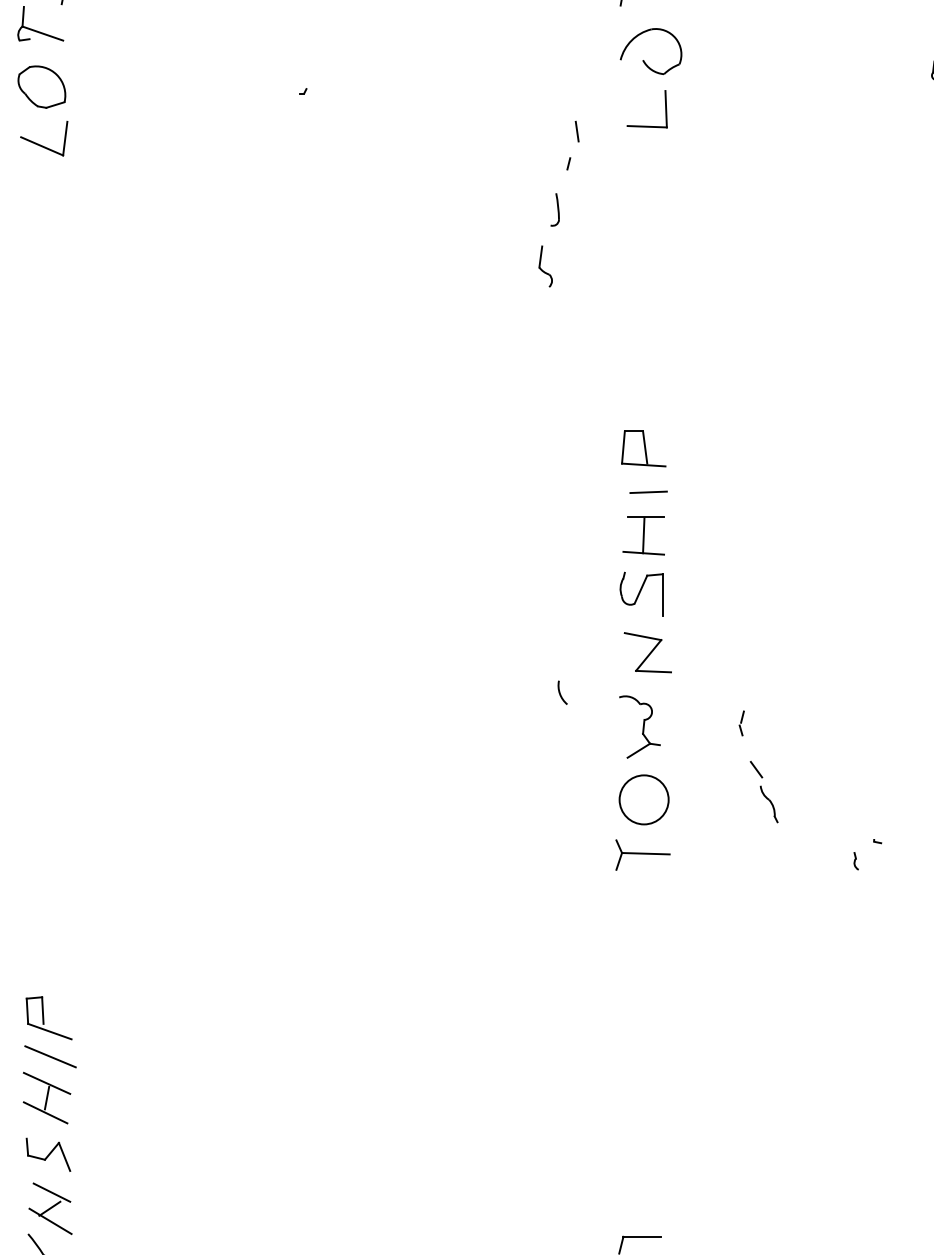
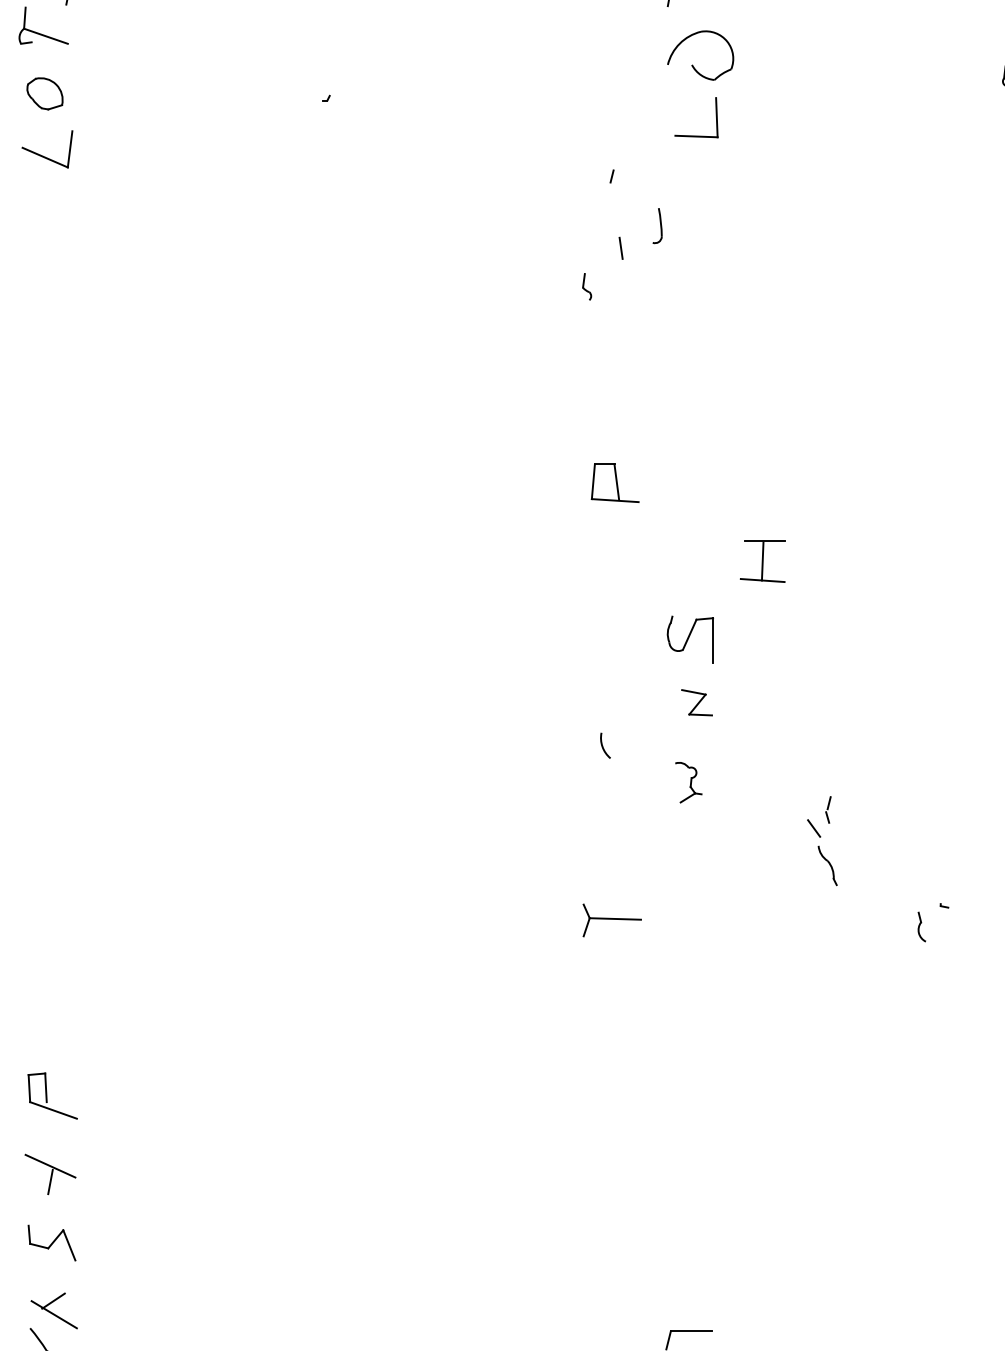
part: (41, 86) -> (44, 93), size x0.7
line: (576, 131) -> (620, 248), moved
part: (554, 209) -> (656, 225), moved
part: (545, 266) -> (586, 286), size x0.6
part: (643, 448) -> (614, 482), moved
line: (648, 492) -> (697, 530), removed
part: (643, 535) -> (762, 561), moved
part: (647, 652) -> (696, 702), size x0.6
part: (741, 723) -> (828, 810), moved
part: (639, 726) -> (688, 782), size x0.6
circle: (643, 799) -> (692, 860), removed
part: (642, 854) -> (611, 919), moved
part: (855, 861) -> (920, 927), size x1.6
line: (50, 1056) -> (54, 1137), removed
line: (45, 1112) -> (48, 1197), removed
line: (51, 1192) -> (55, 1283), removed

